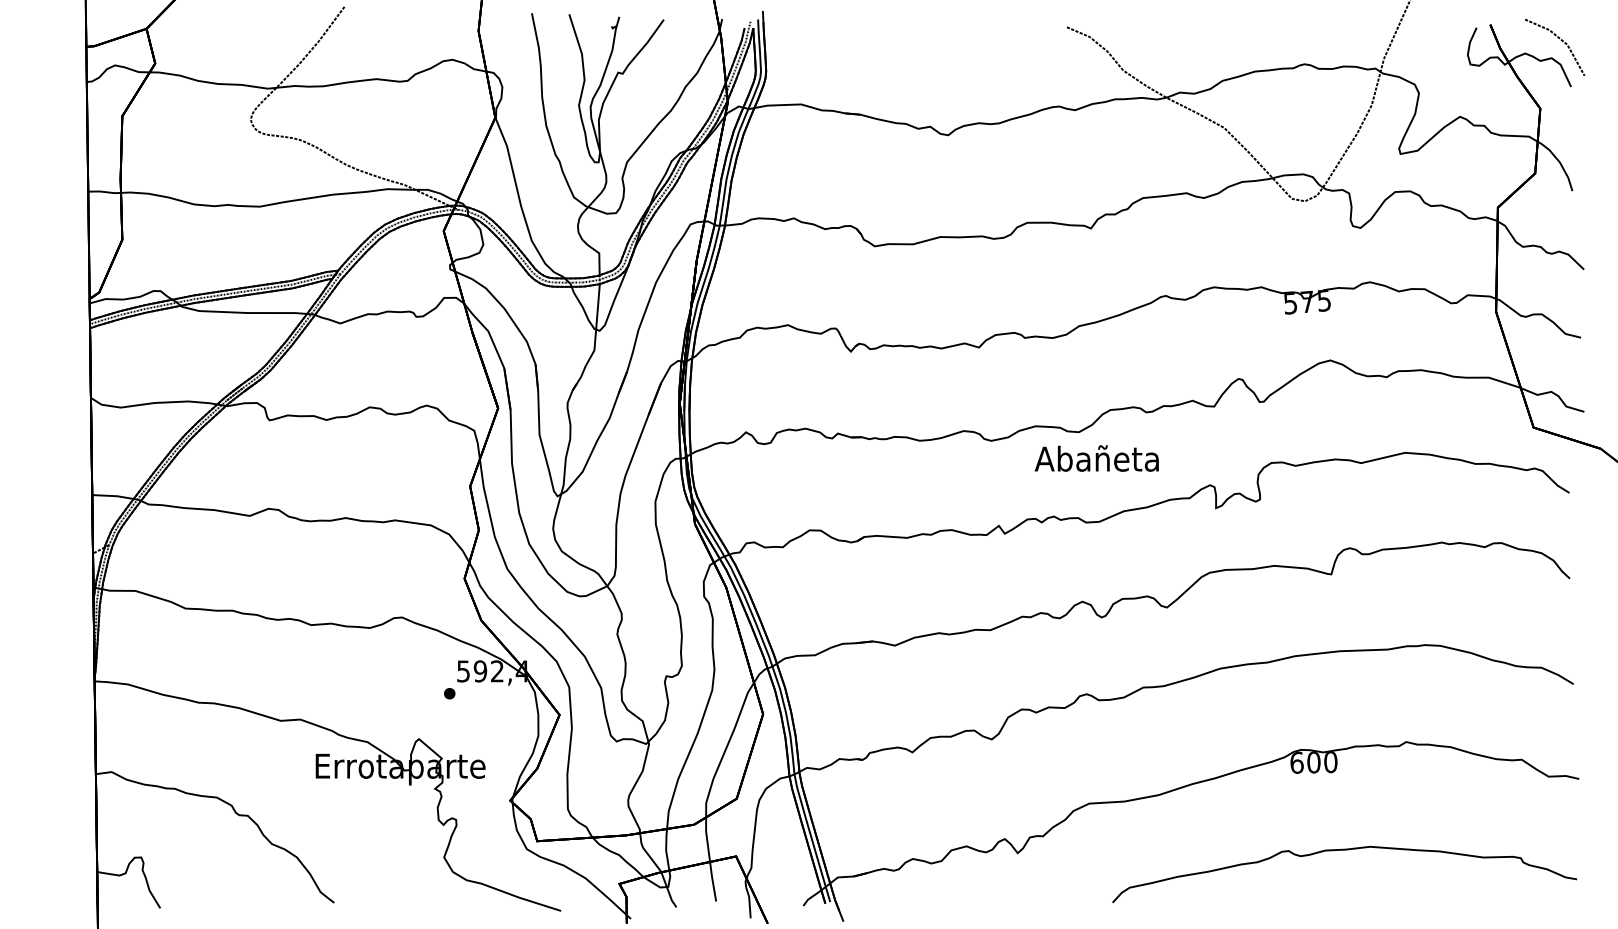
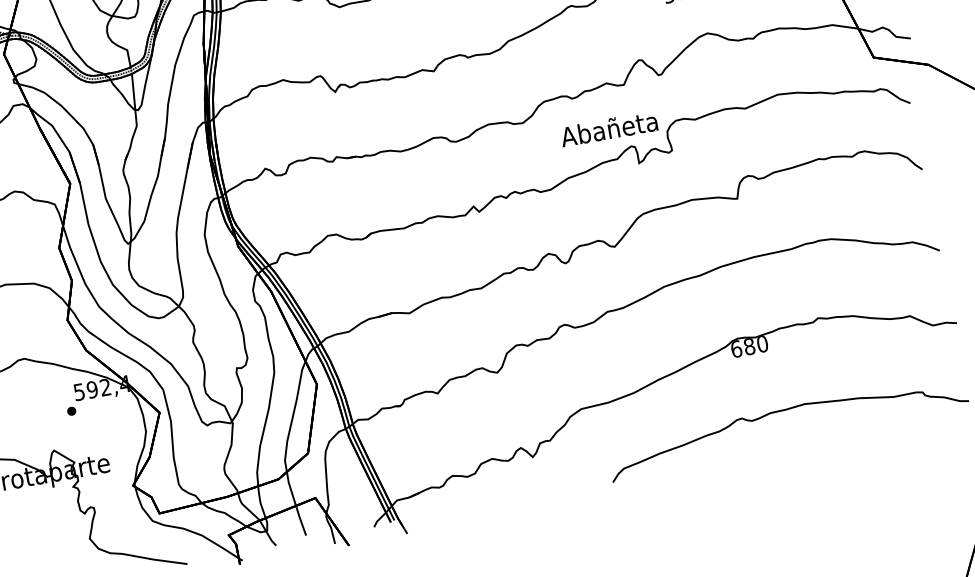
text: (1096, 458) -> (608, 128), moved
text: (1313, 762) -> (749, 346), 600 -> 680

